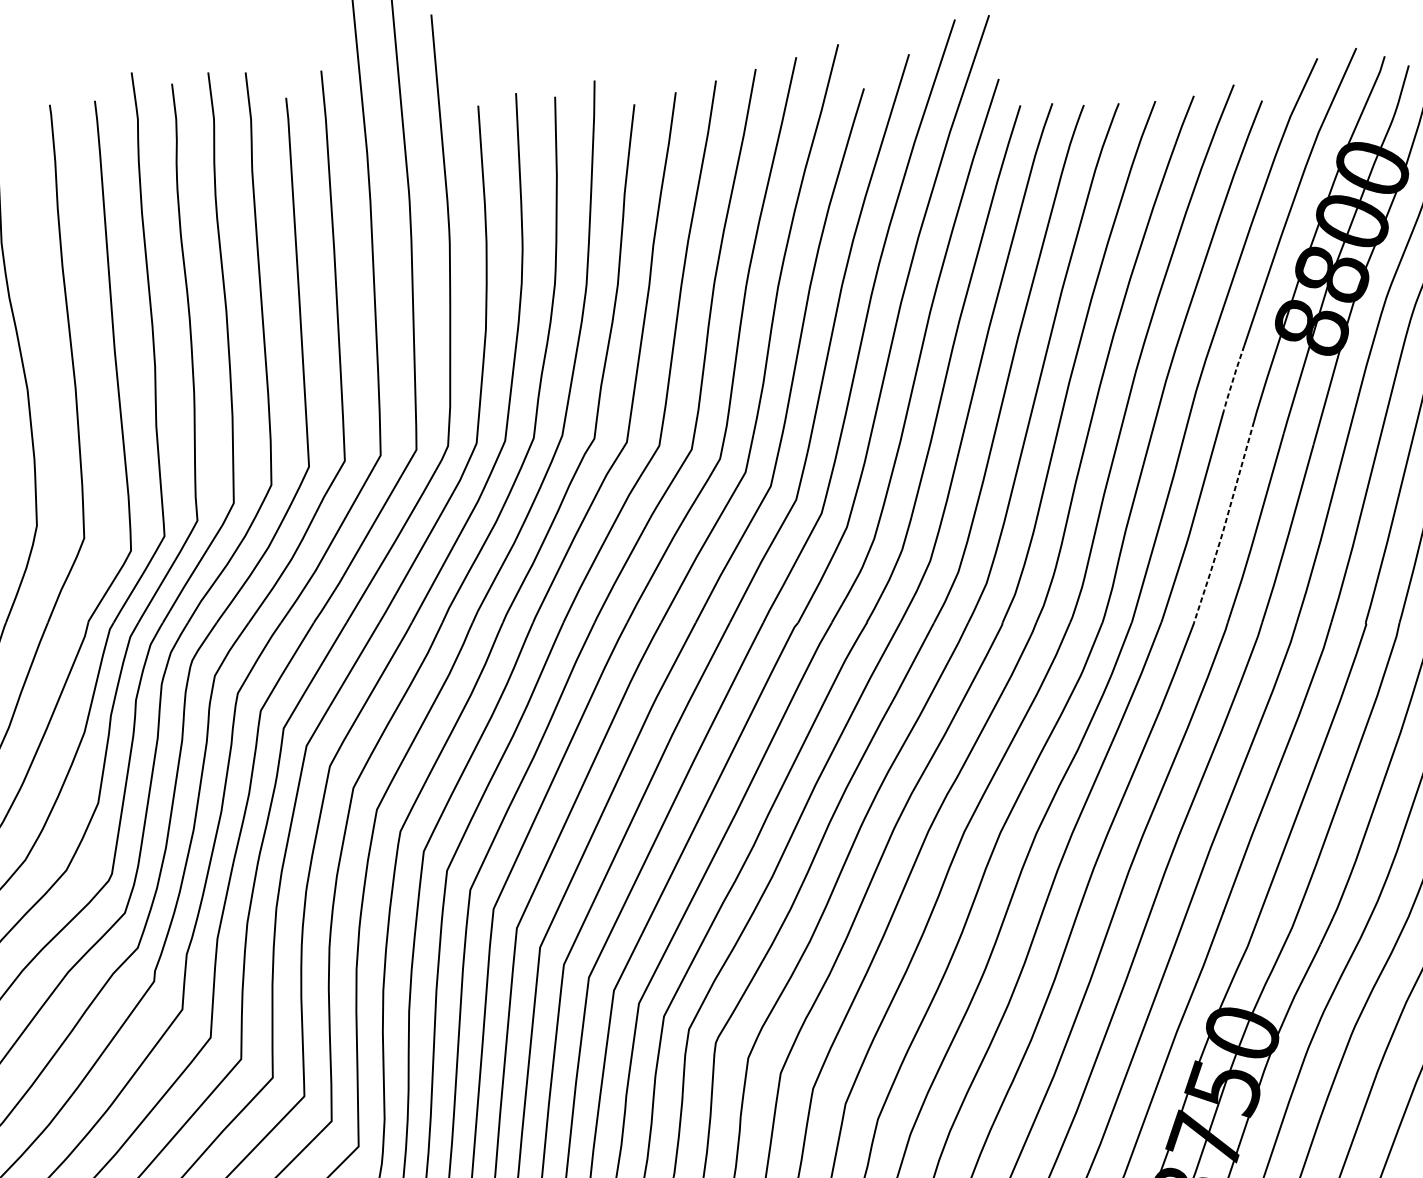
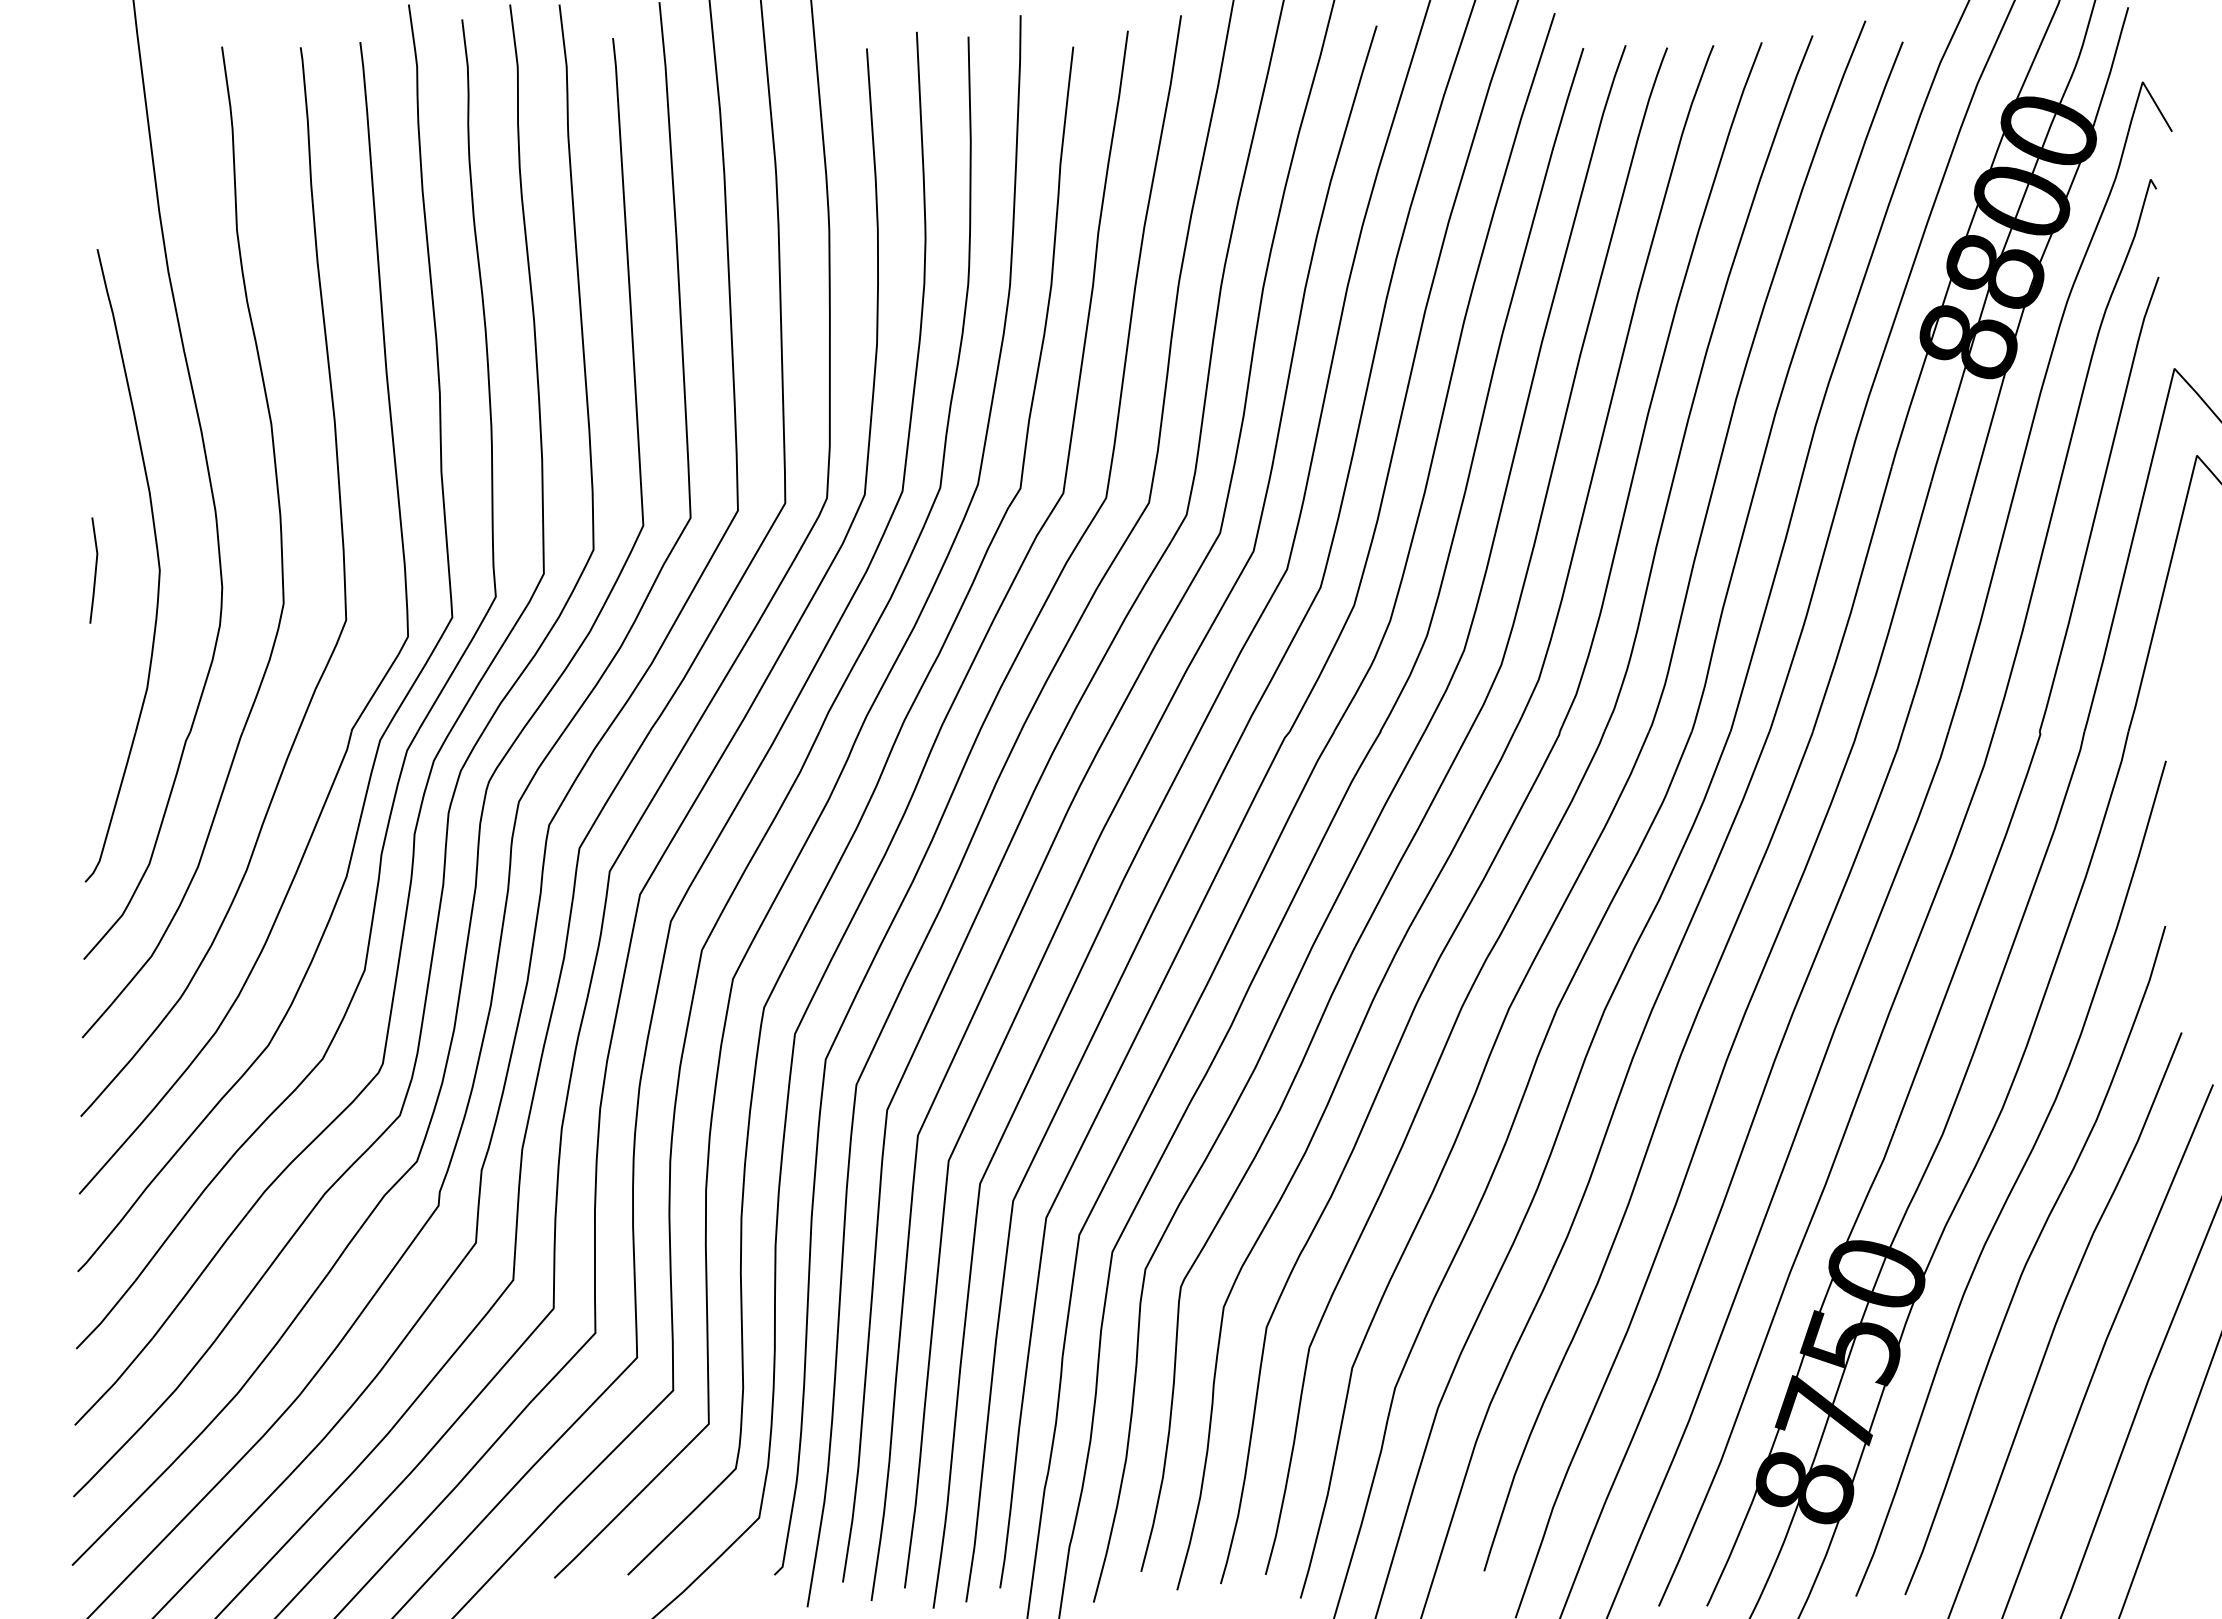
line: (1233, 378) -> (1865, 409), dashed -> solid
line: (1224, 524) -> (1853, 601), dashed -> solid

